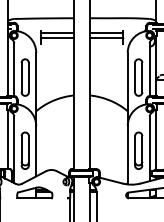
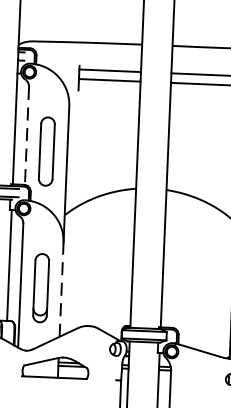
line: (14, 70) -> (27, 137), solid -> dashed
line: (36, 150) -> (62, 288), solid -> dashed

